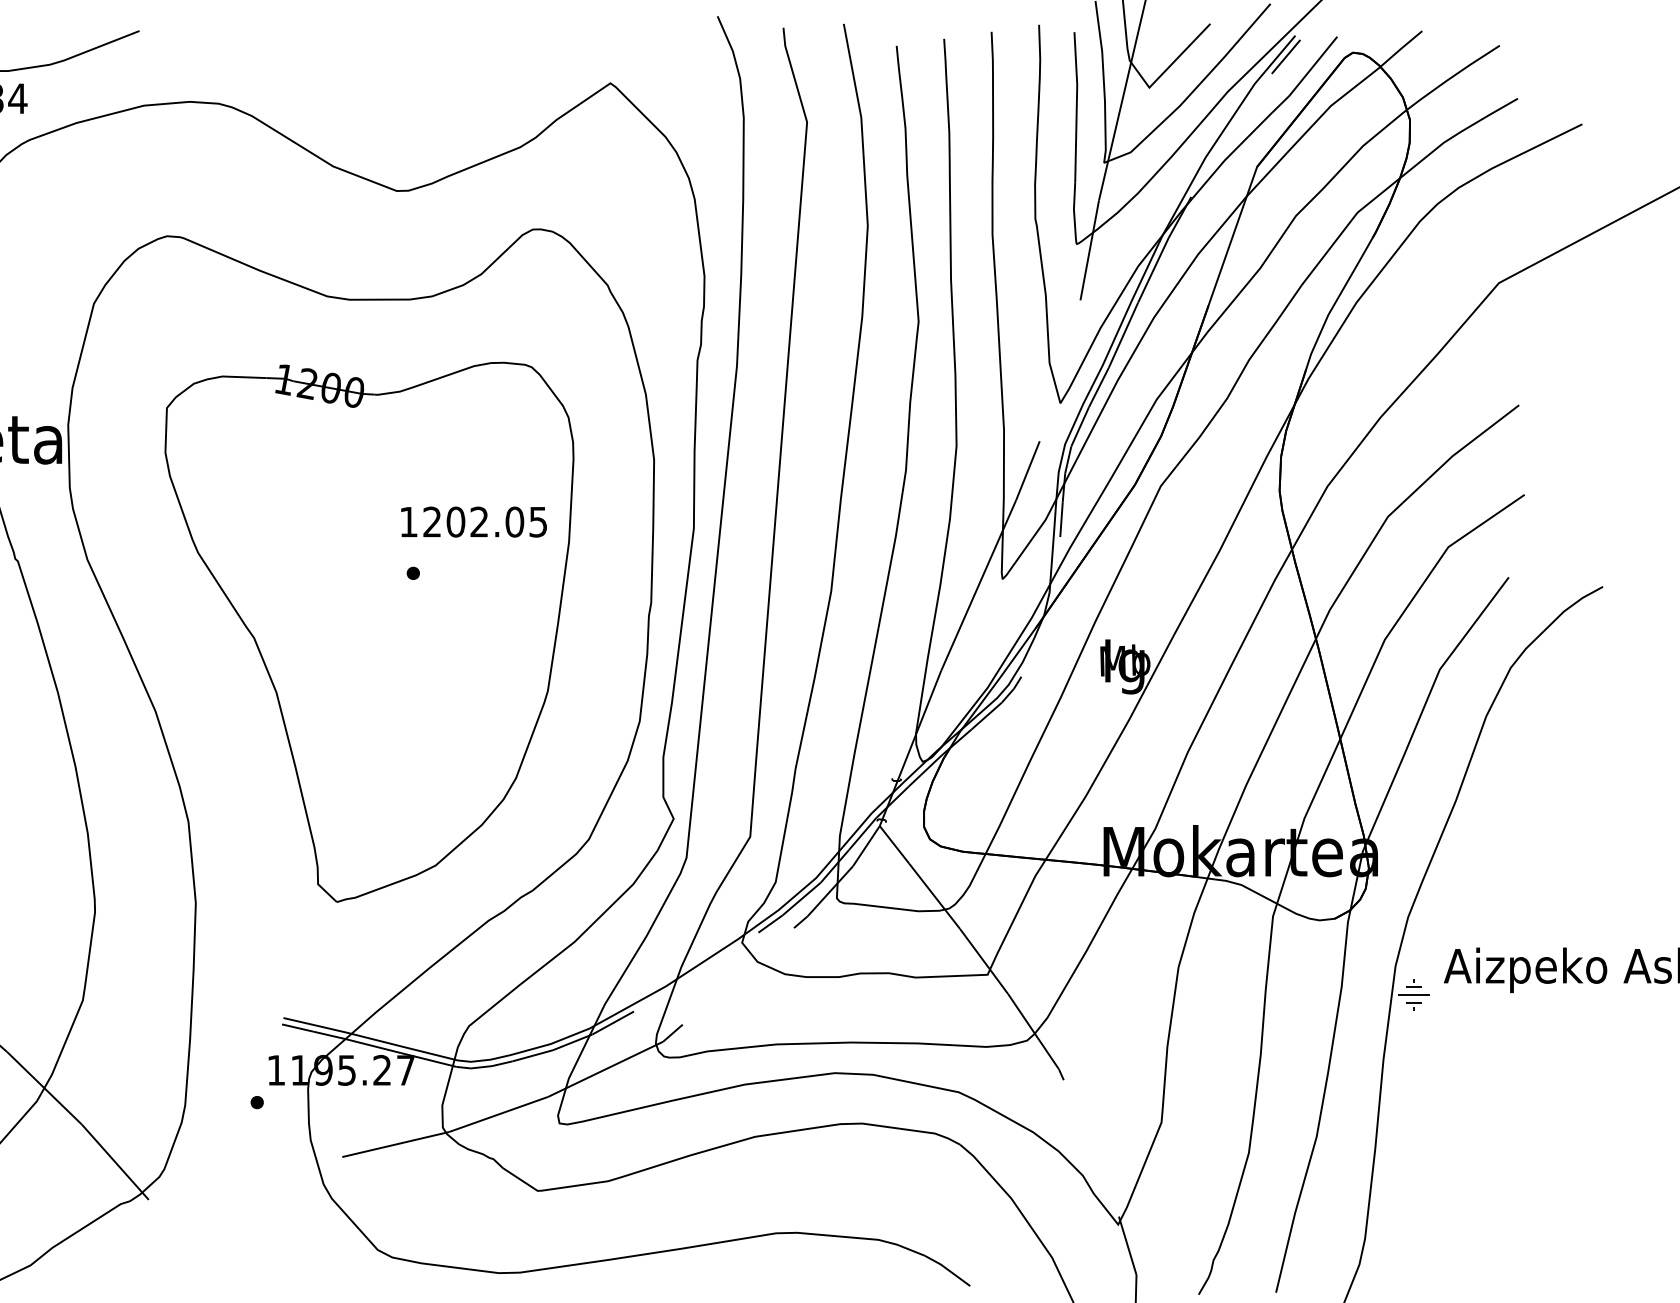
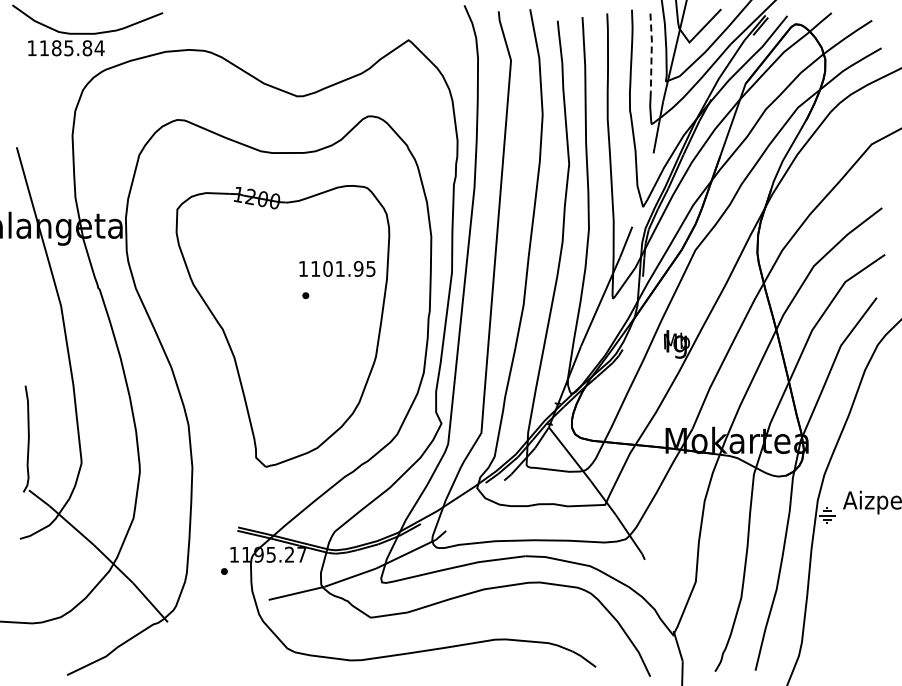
line: (1076, 106) -> (651, 52), solid -> dashed
text: (474, 521) -> (337, 268), 1202.05 -> 1101.95

